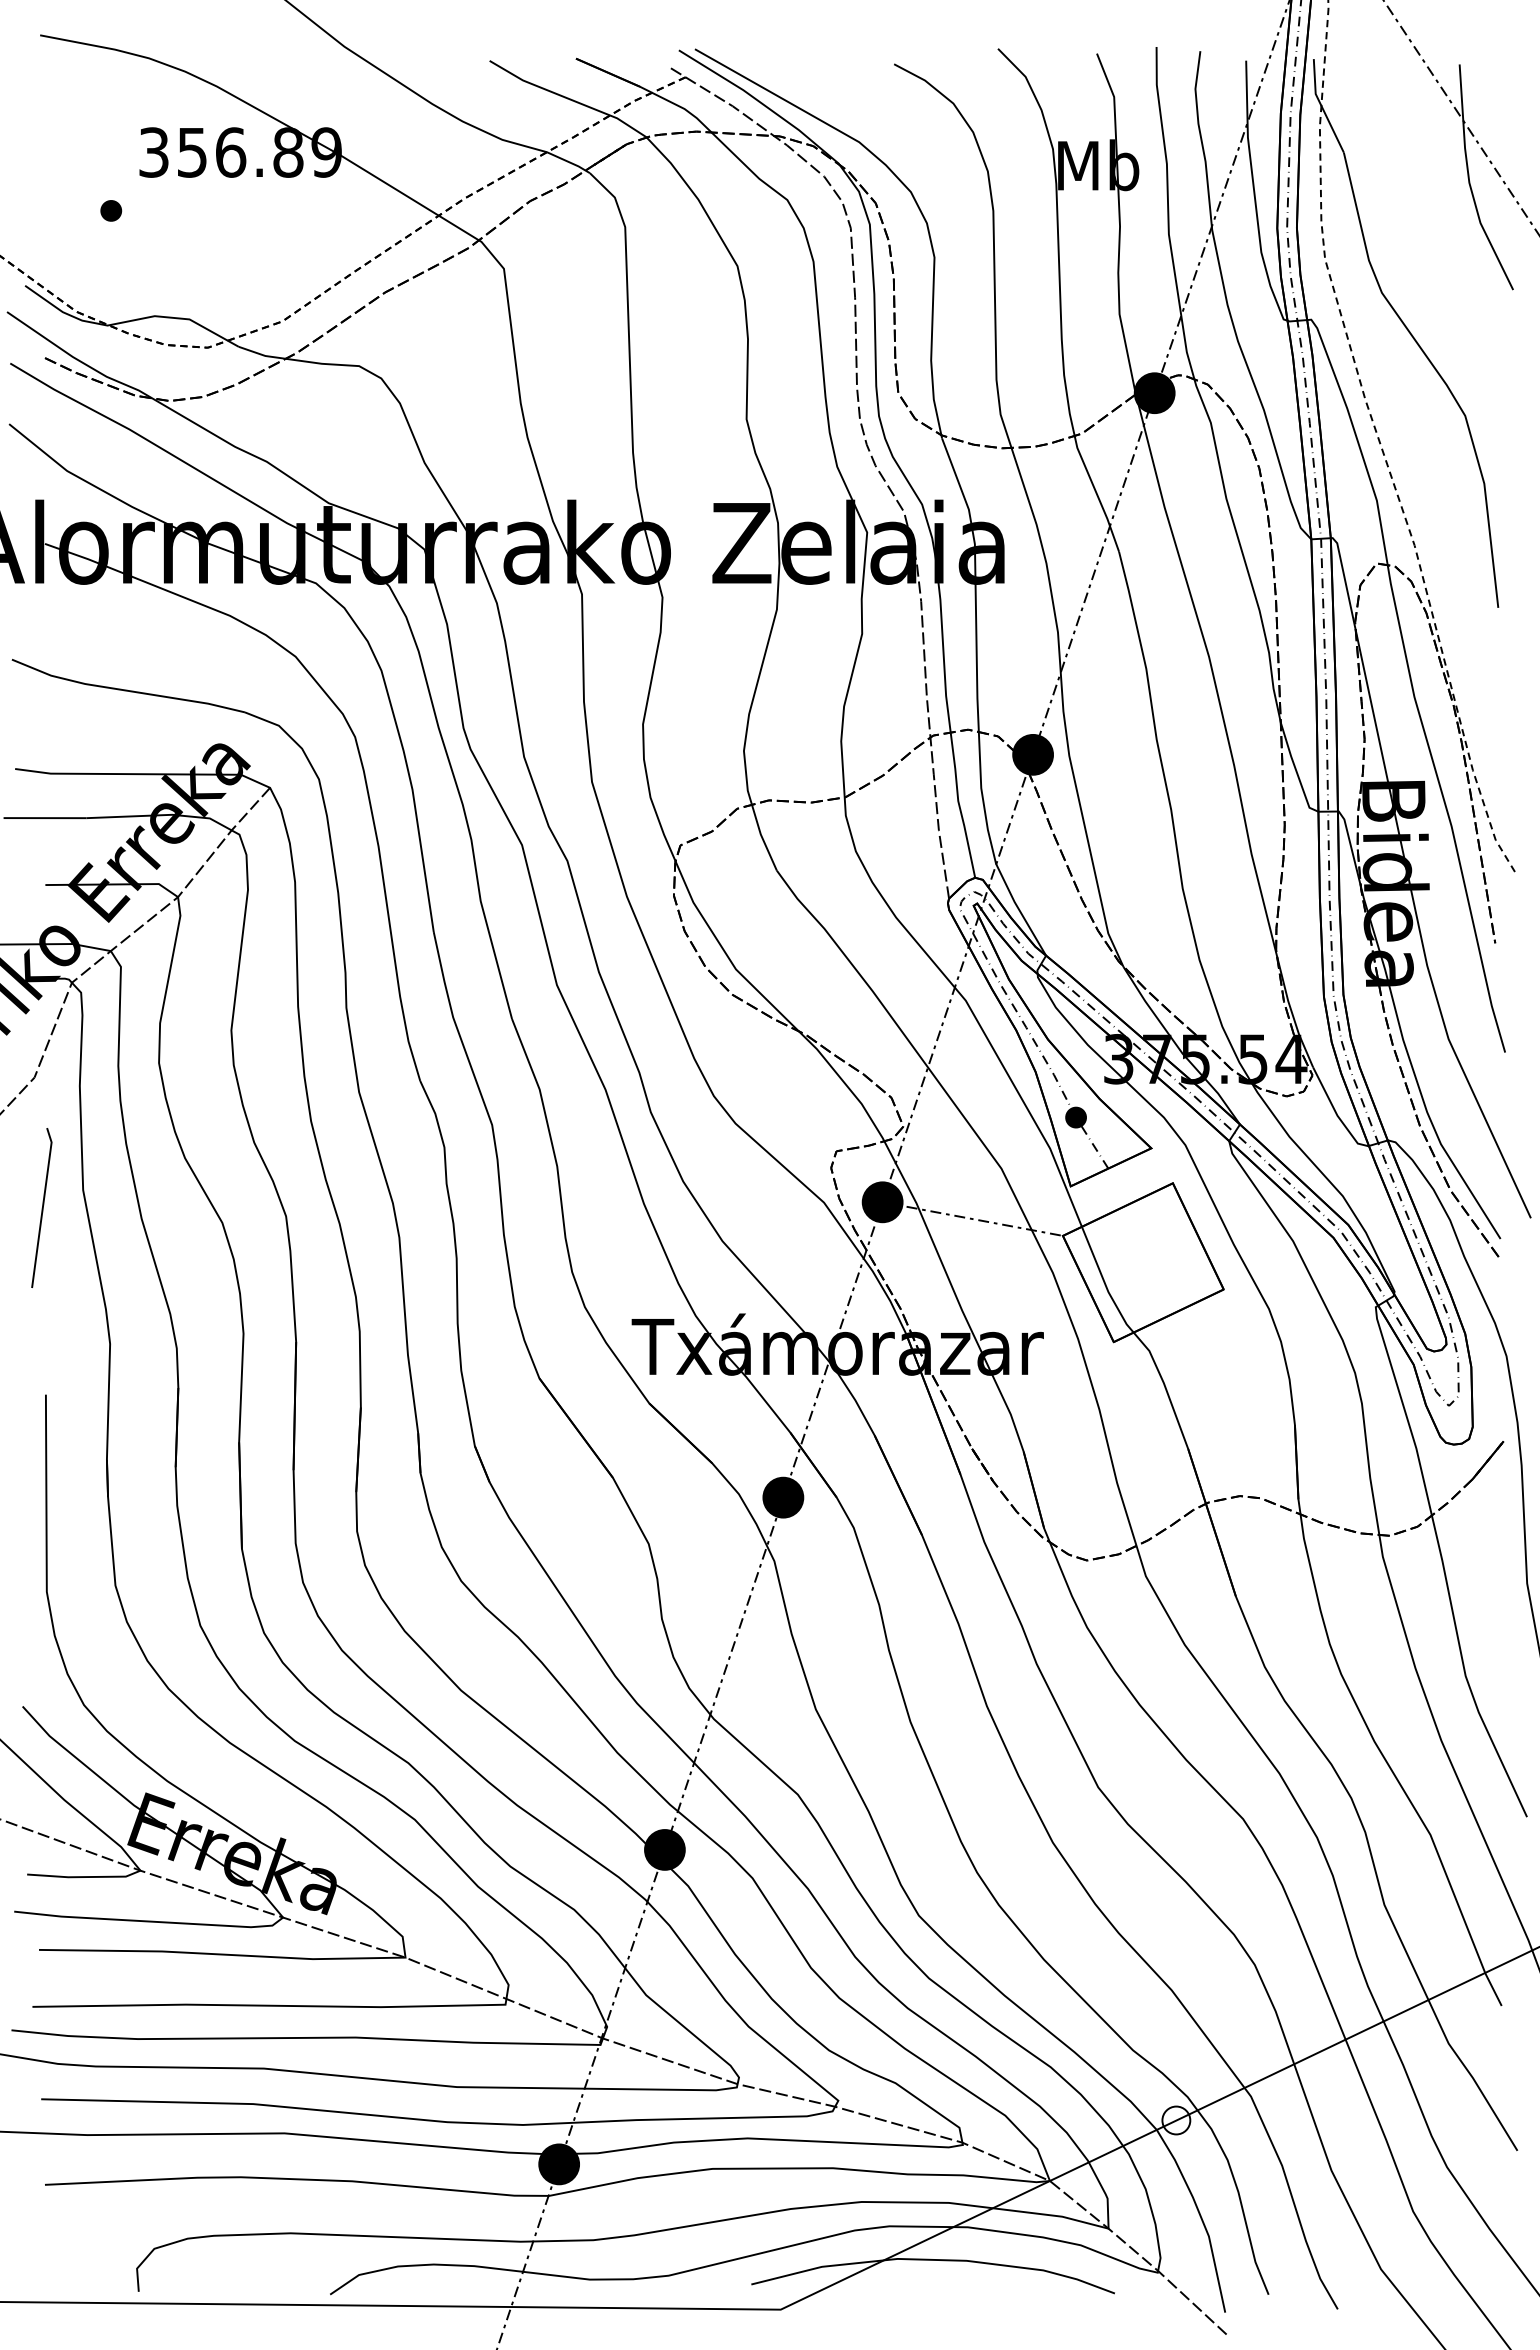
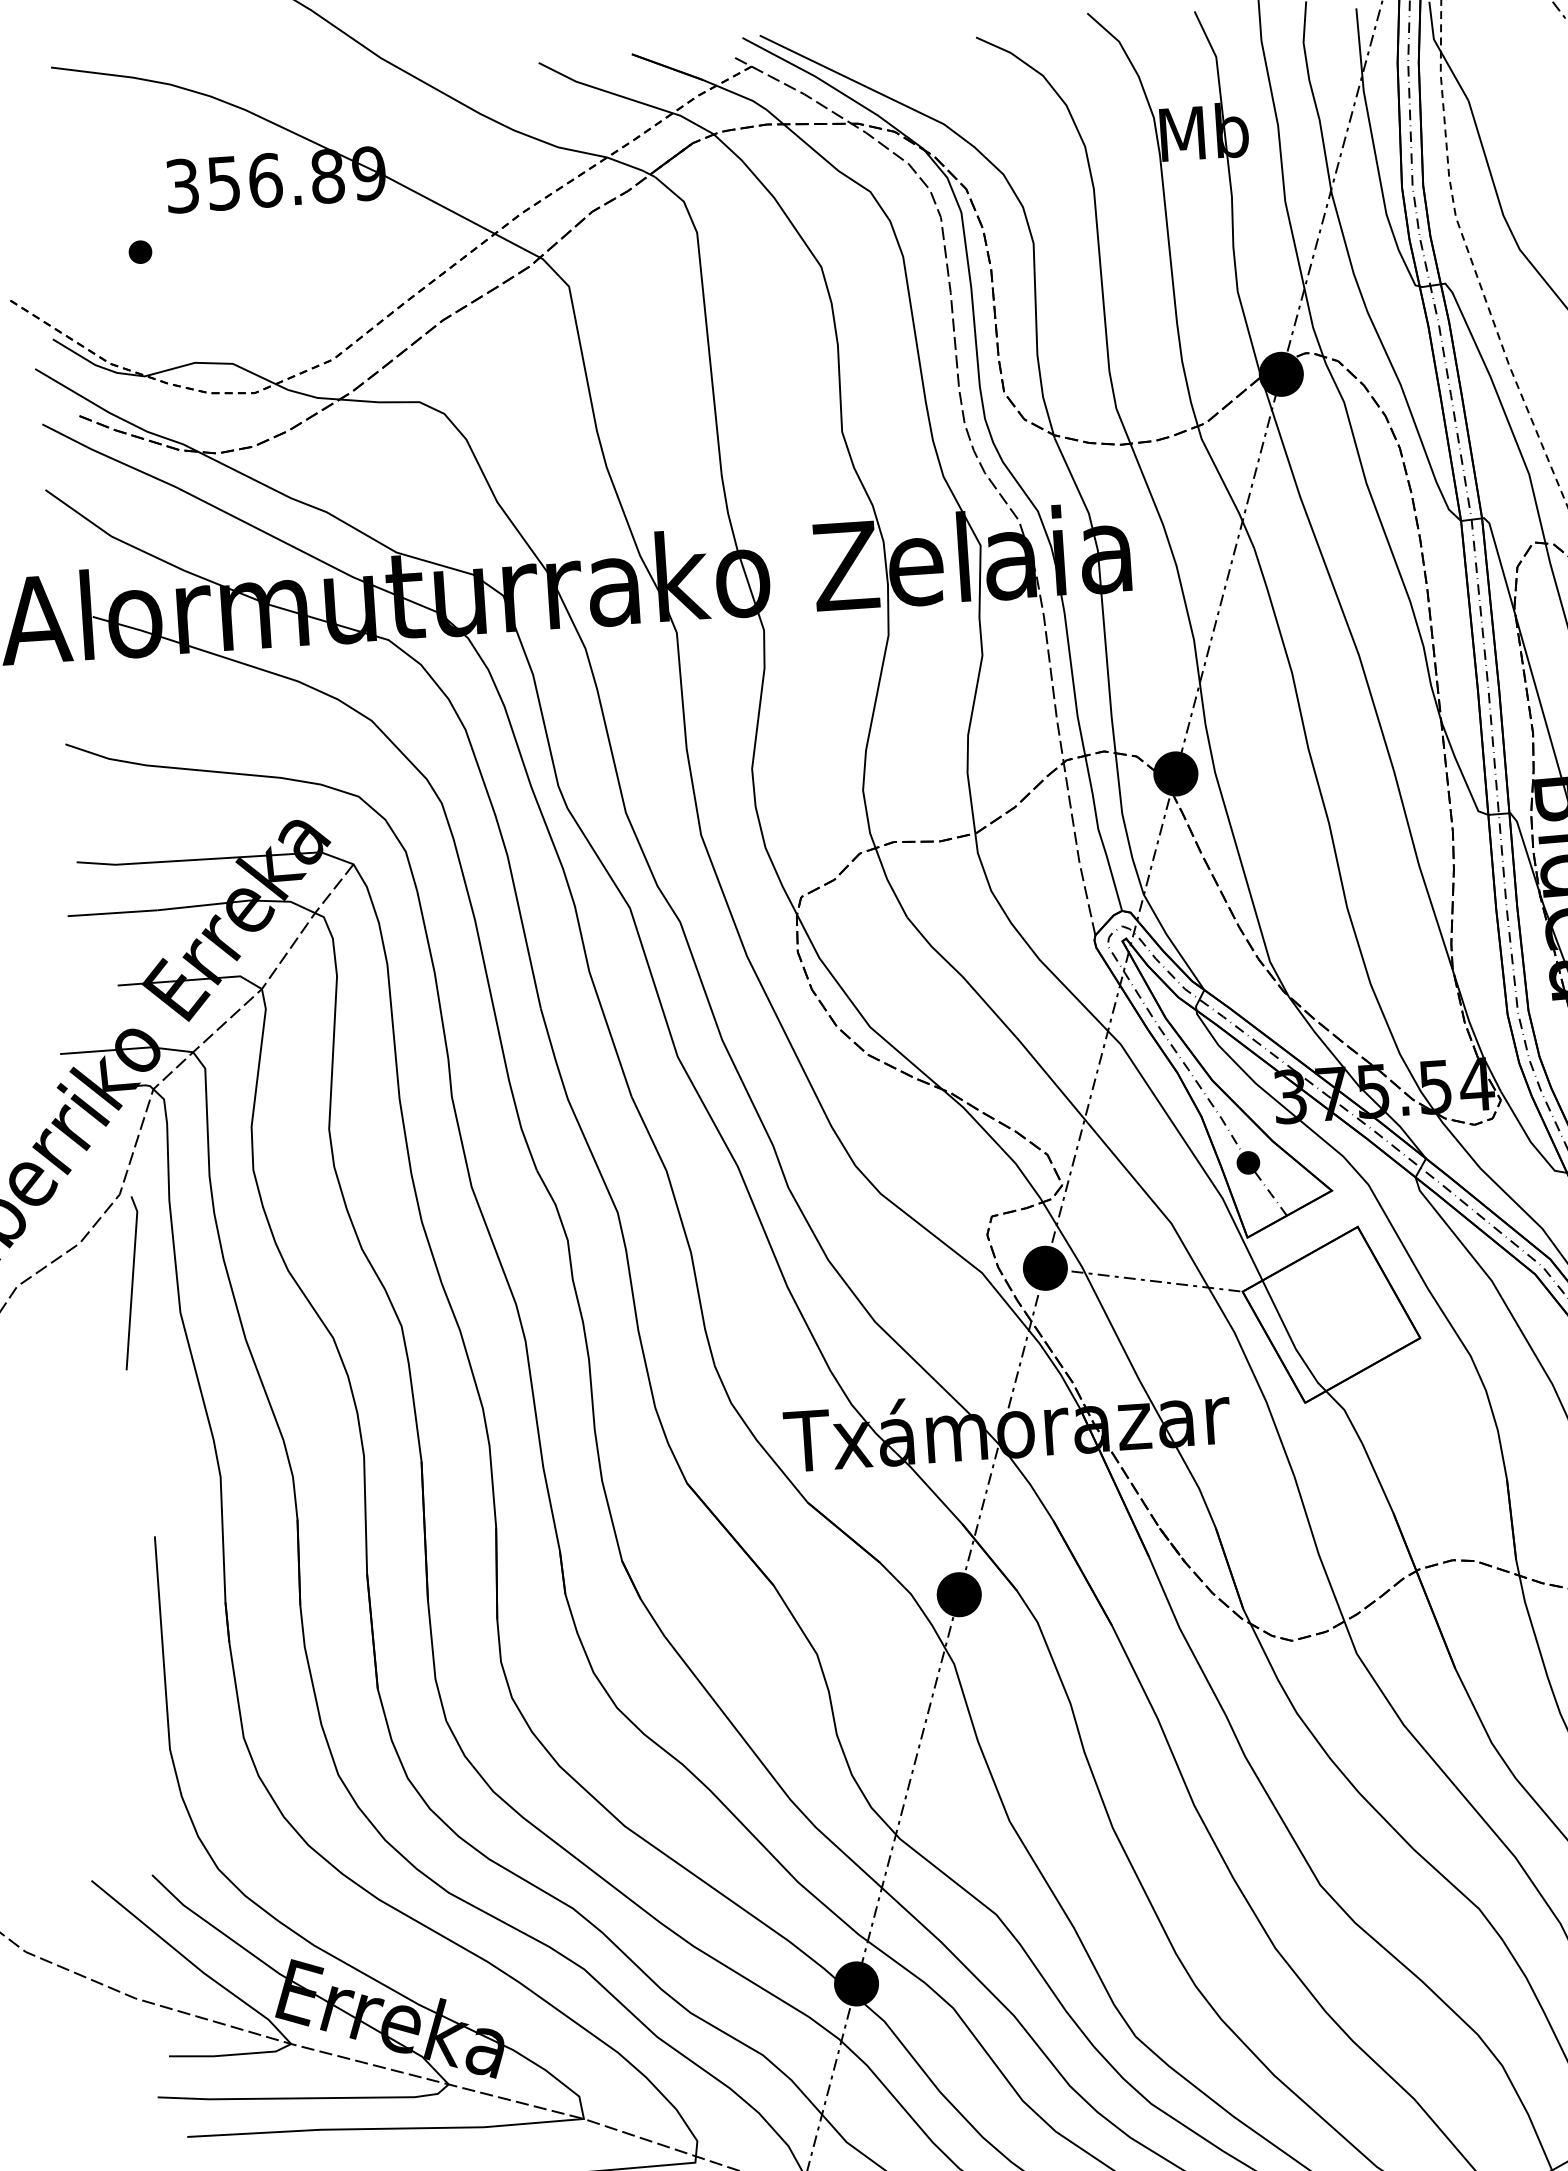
line: (42, 1207) -> (132, 1282), moved

